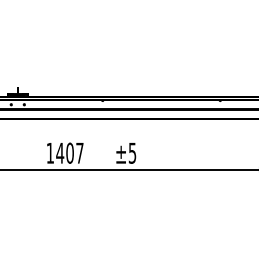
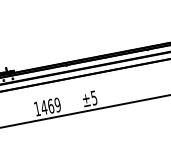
text: (74, 152) -> (53, 105), 1407 -> 1469

